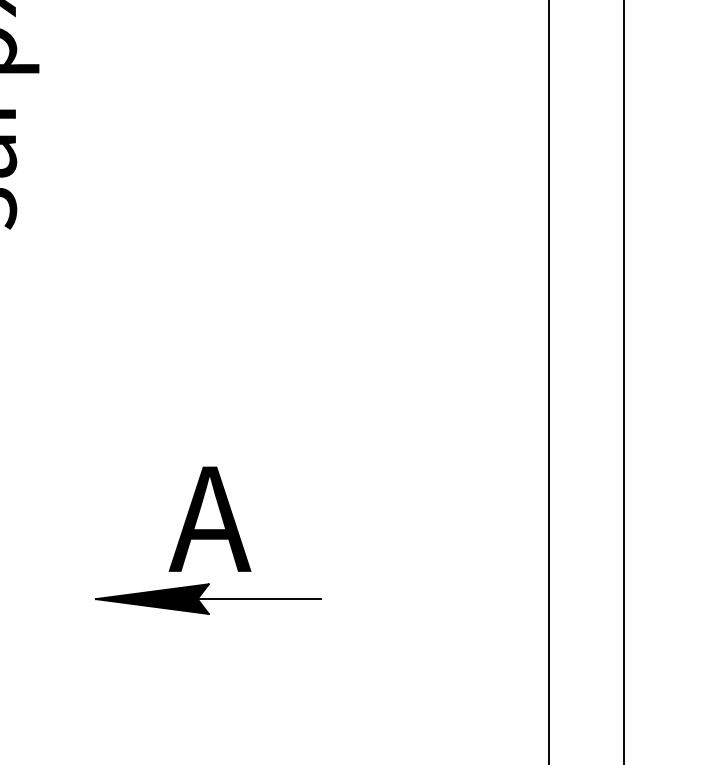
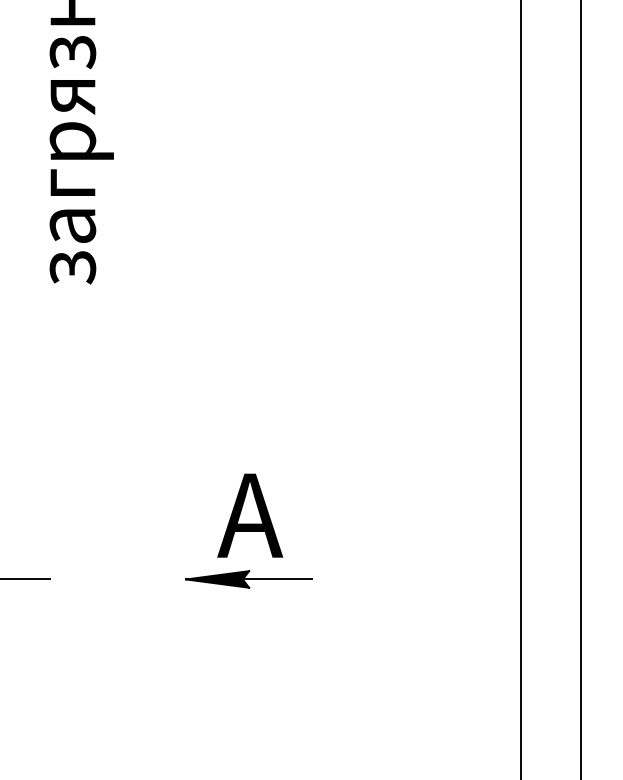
part: (207, 599) -> (248, 579), size x0.7

